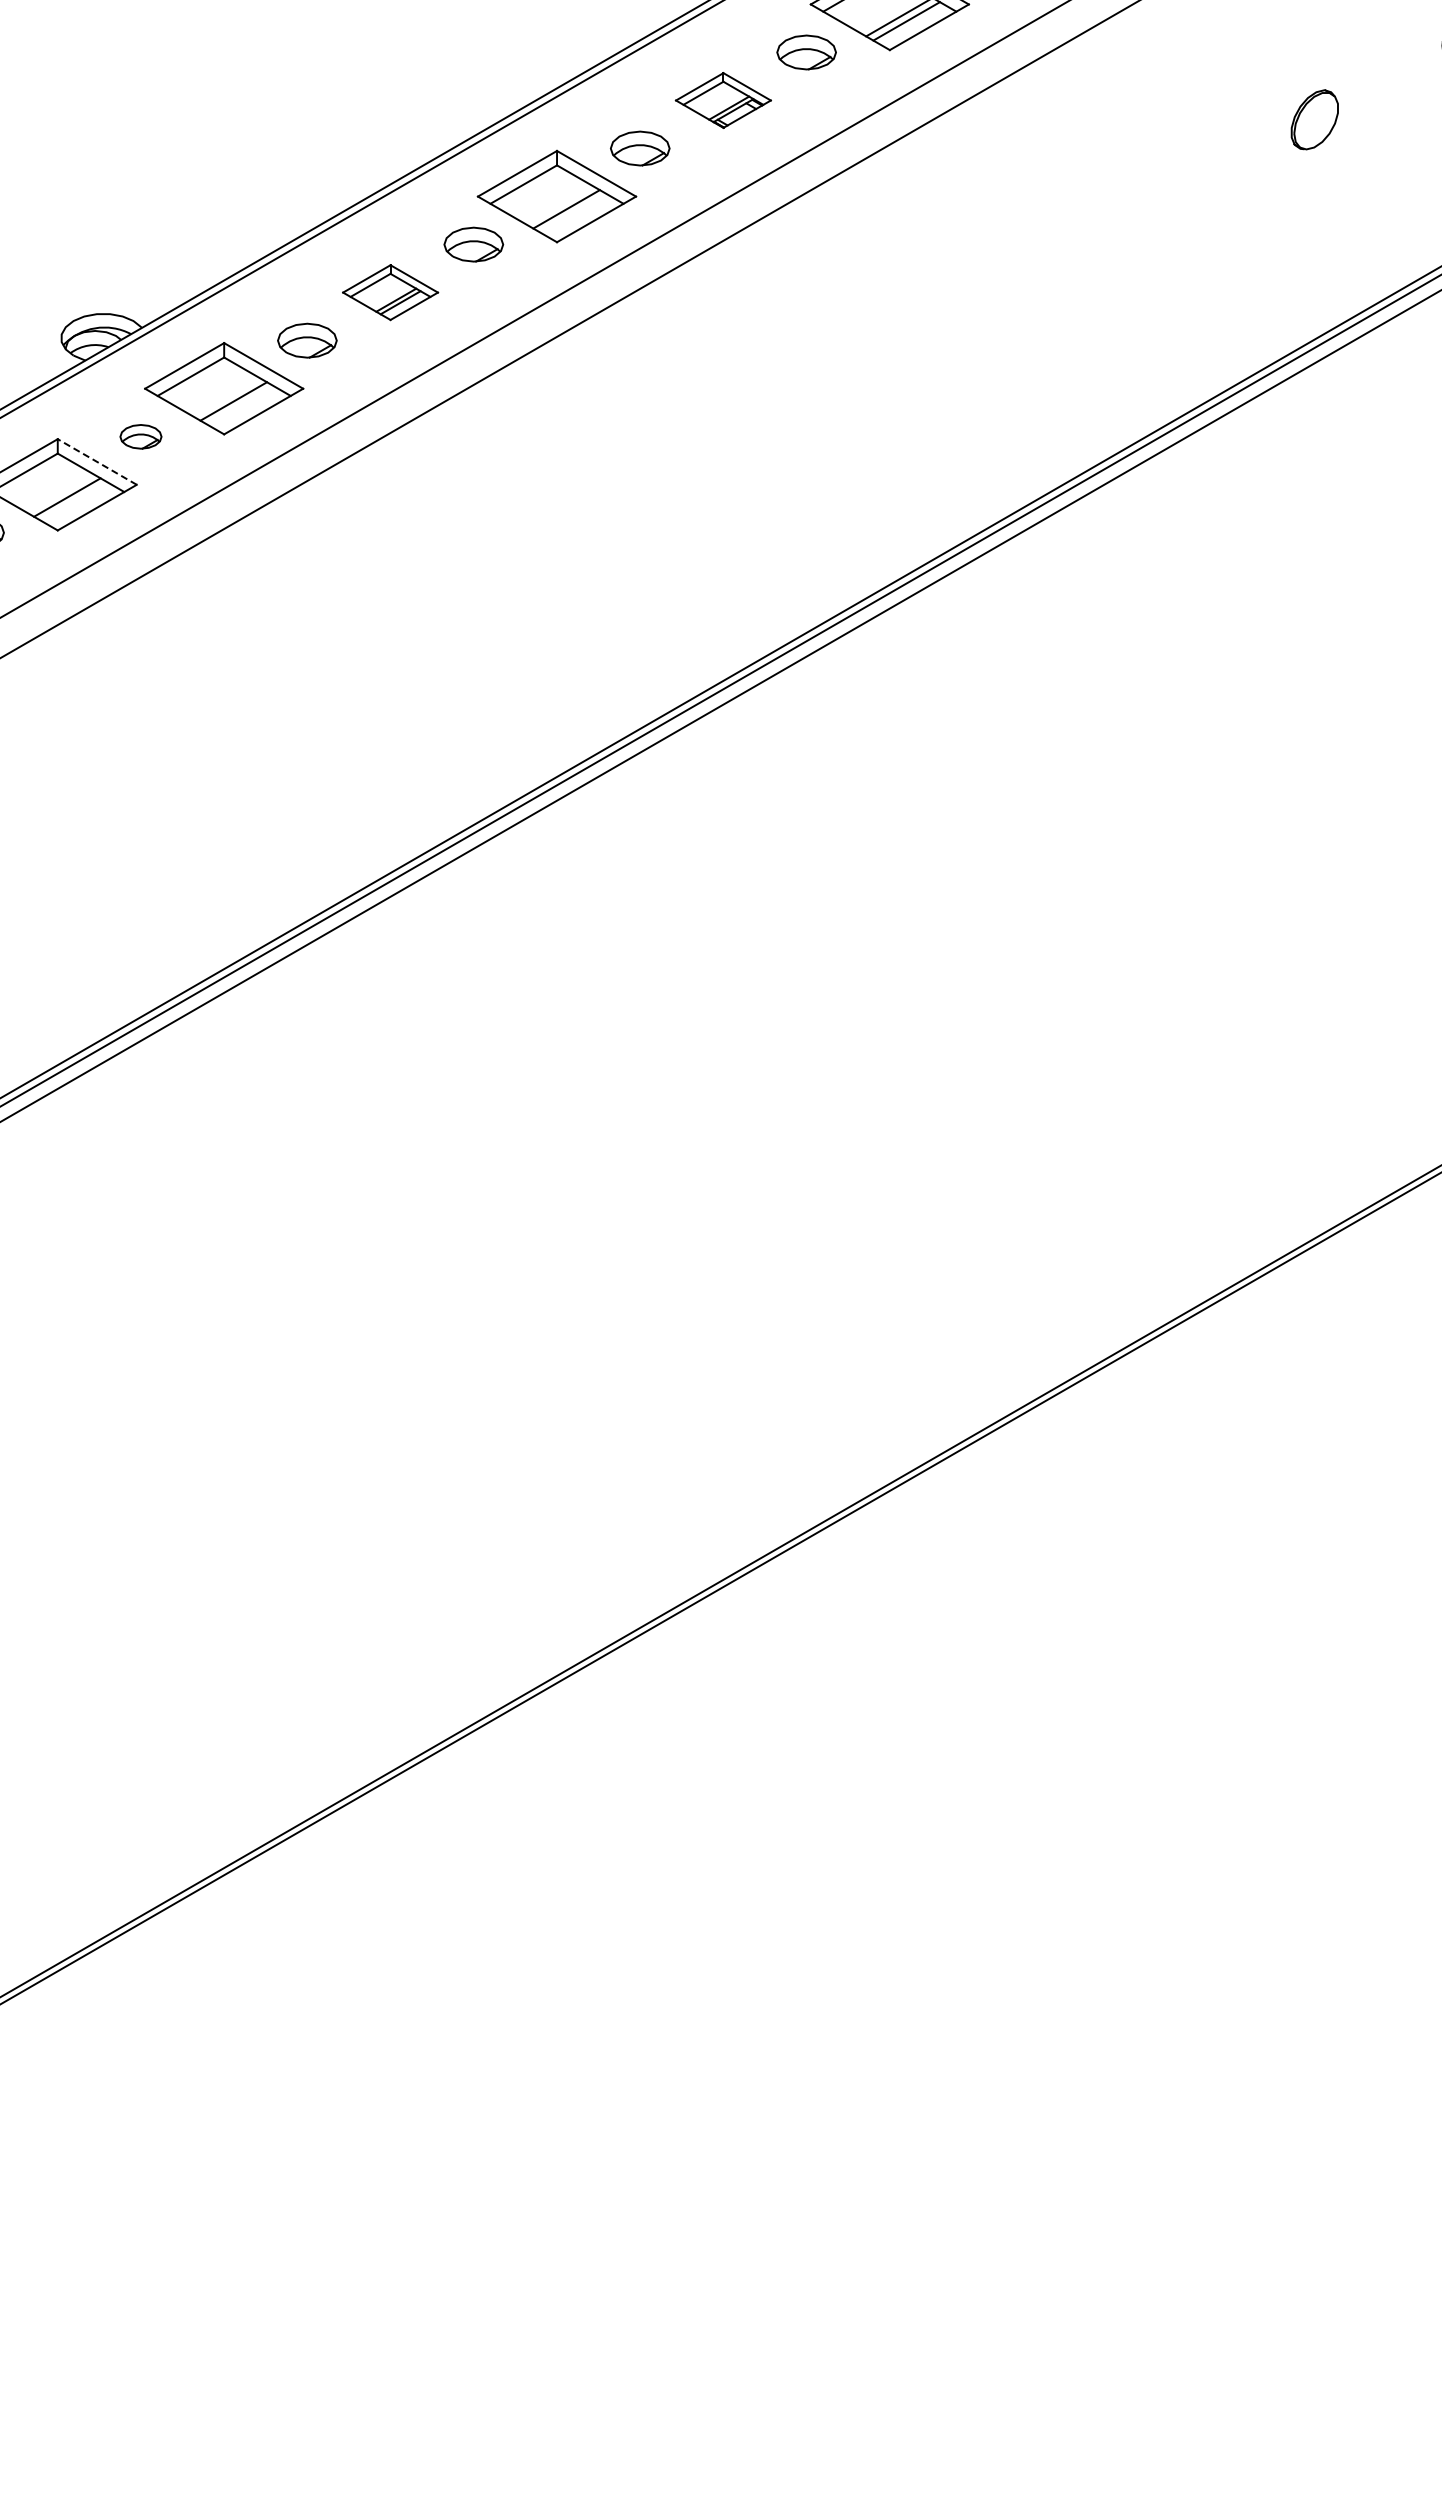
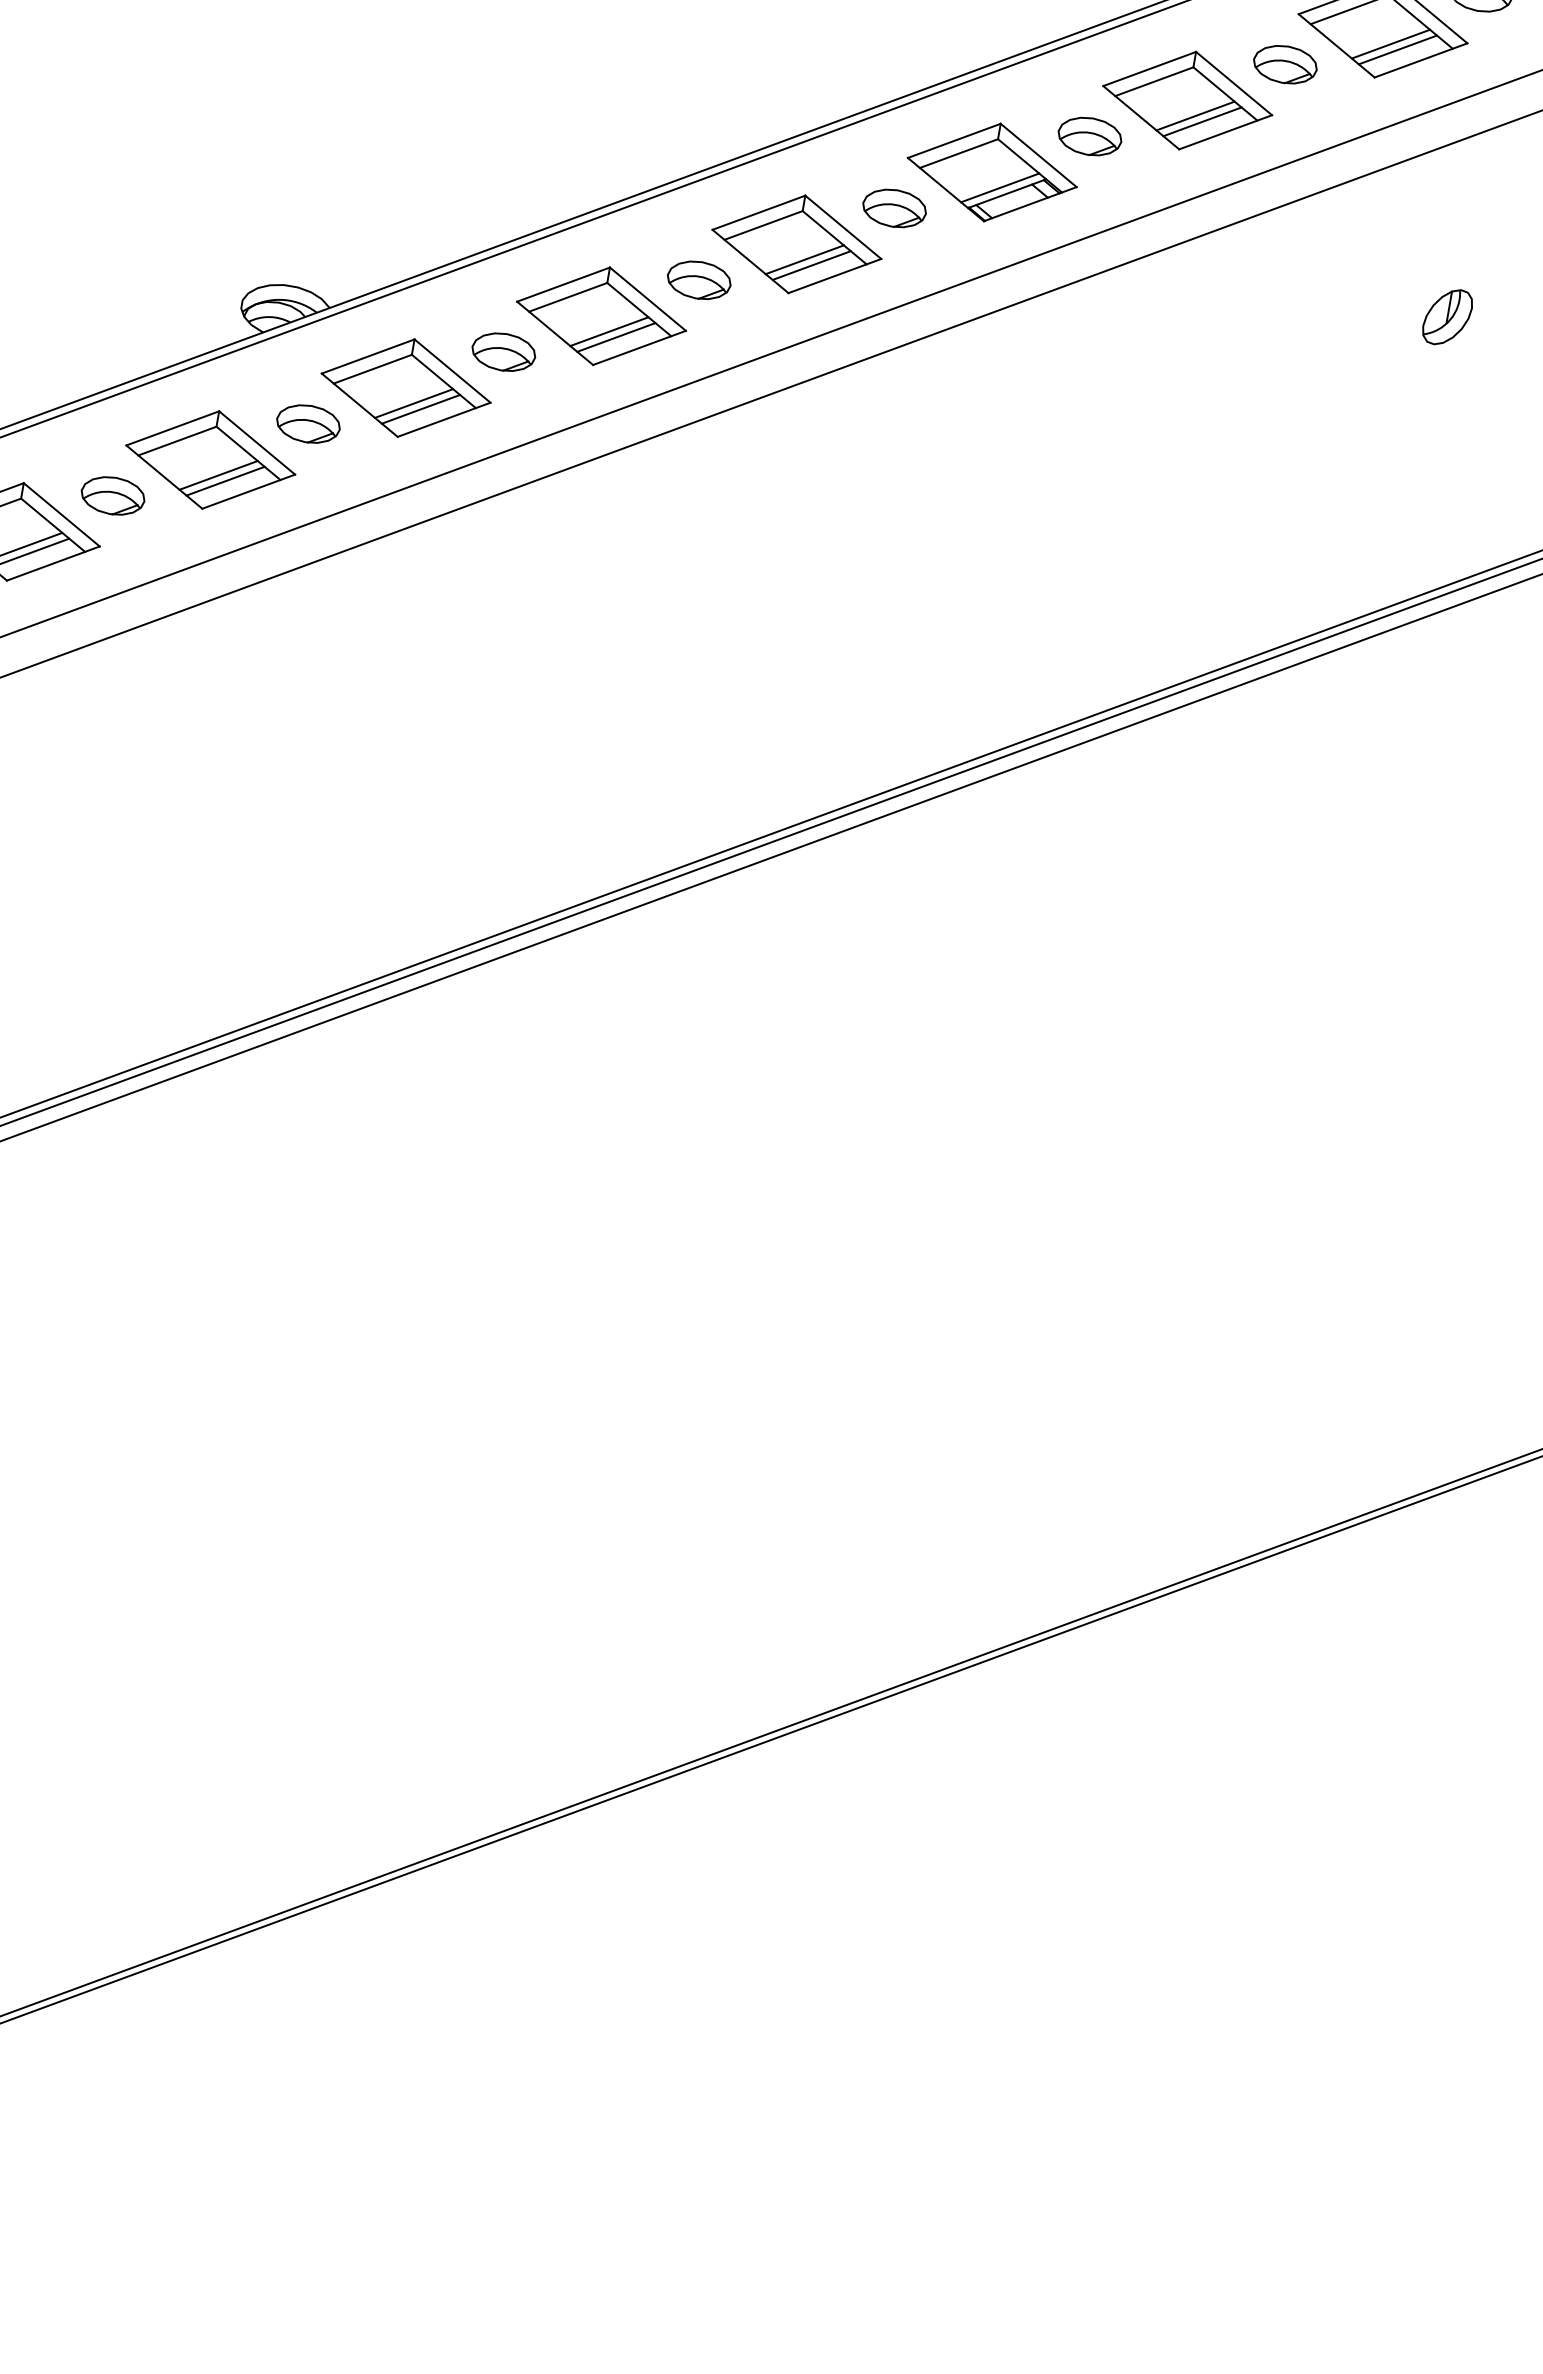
part: (723, 100) -> (992, 172), size x1.67
part: (1159, 160) -> (1446, 316), added
line: (573, 213) -> (811, 265), added
part: (390, 292) -> (601, 316), size x1.67
line: (240, 405) -> (420, 409), added
part: (140, 436) -> (308, 423), size x1.43
line: (97, 462) -> (257, 443), dashed -> solid
line: (74, 501) -> (225, 480), added

